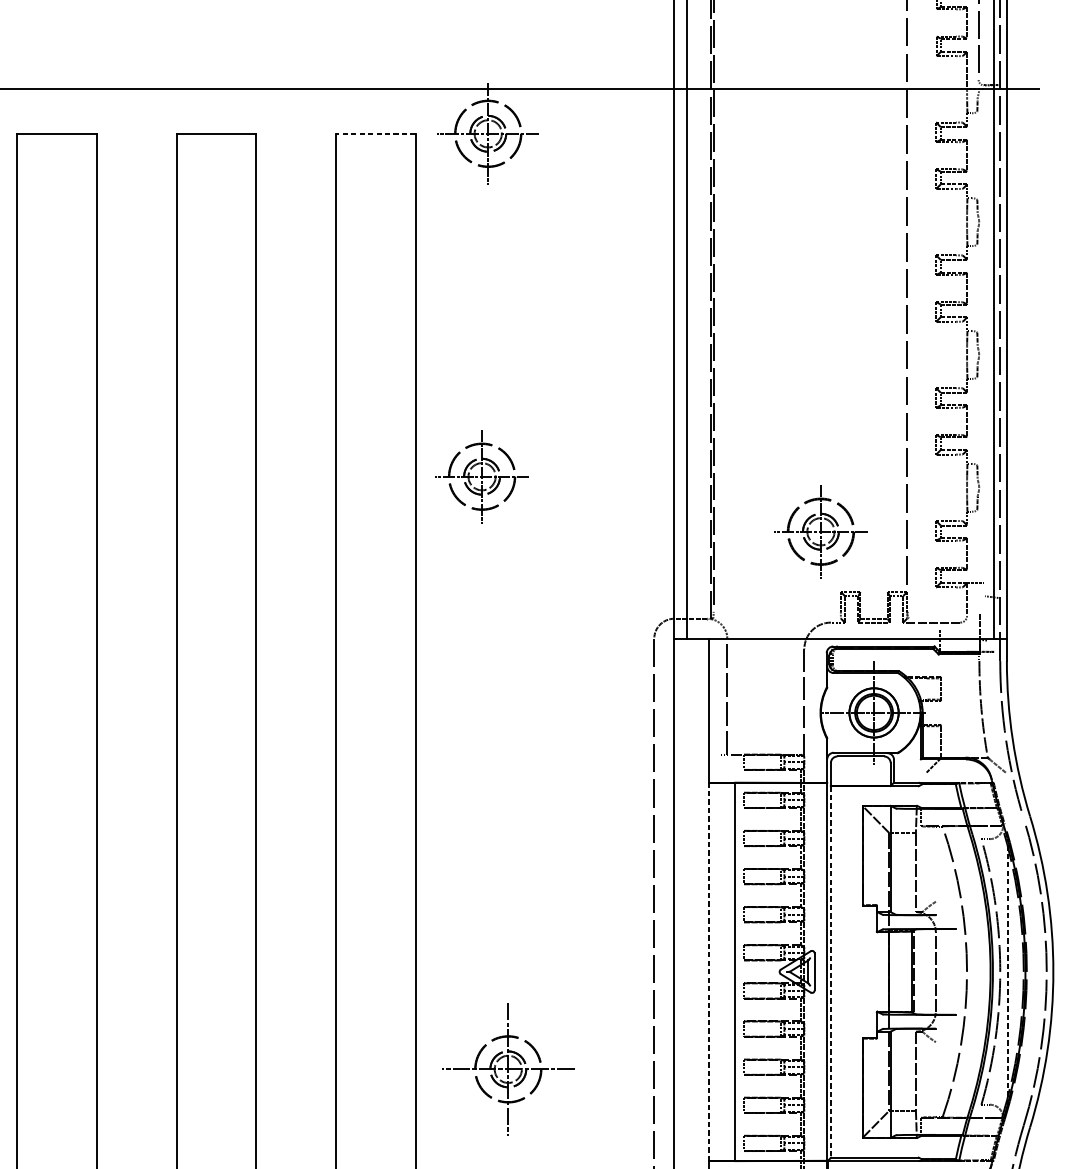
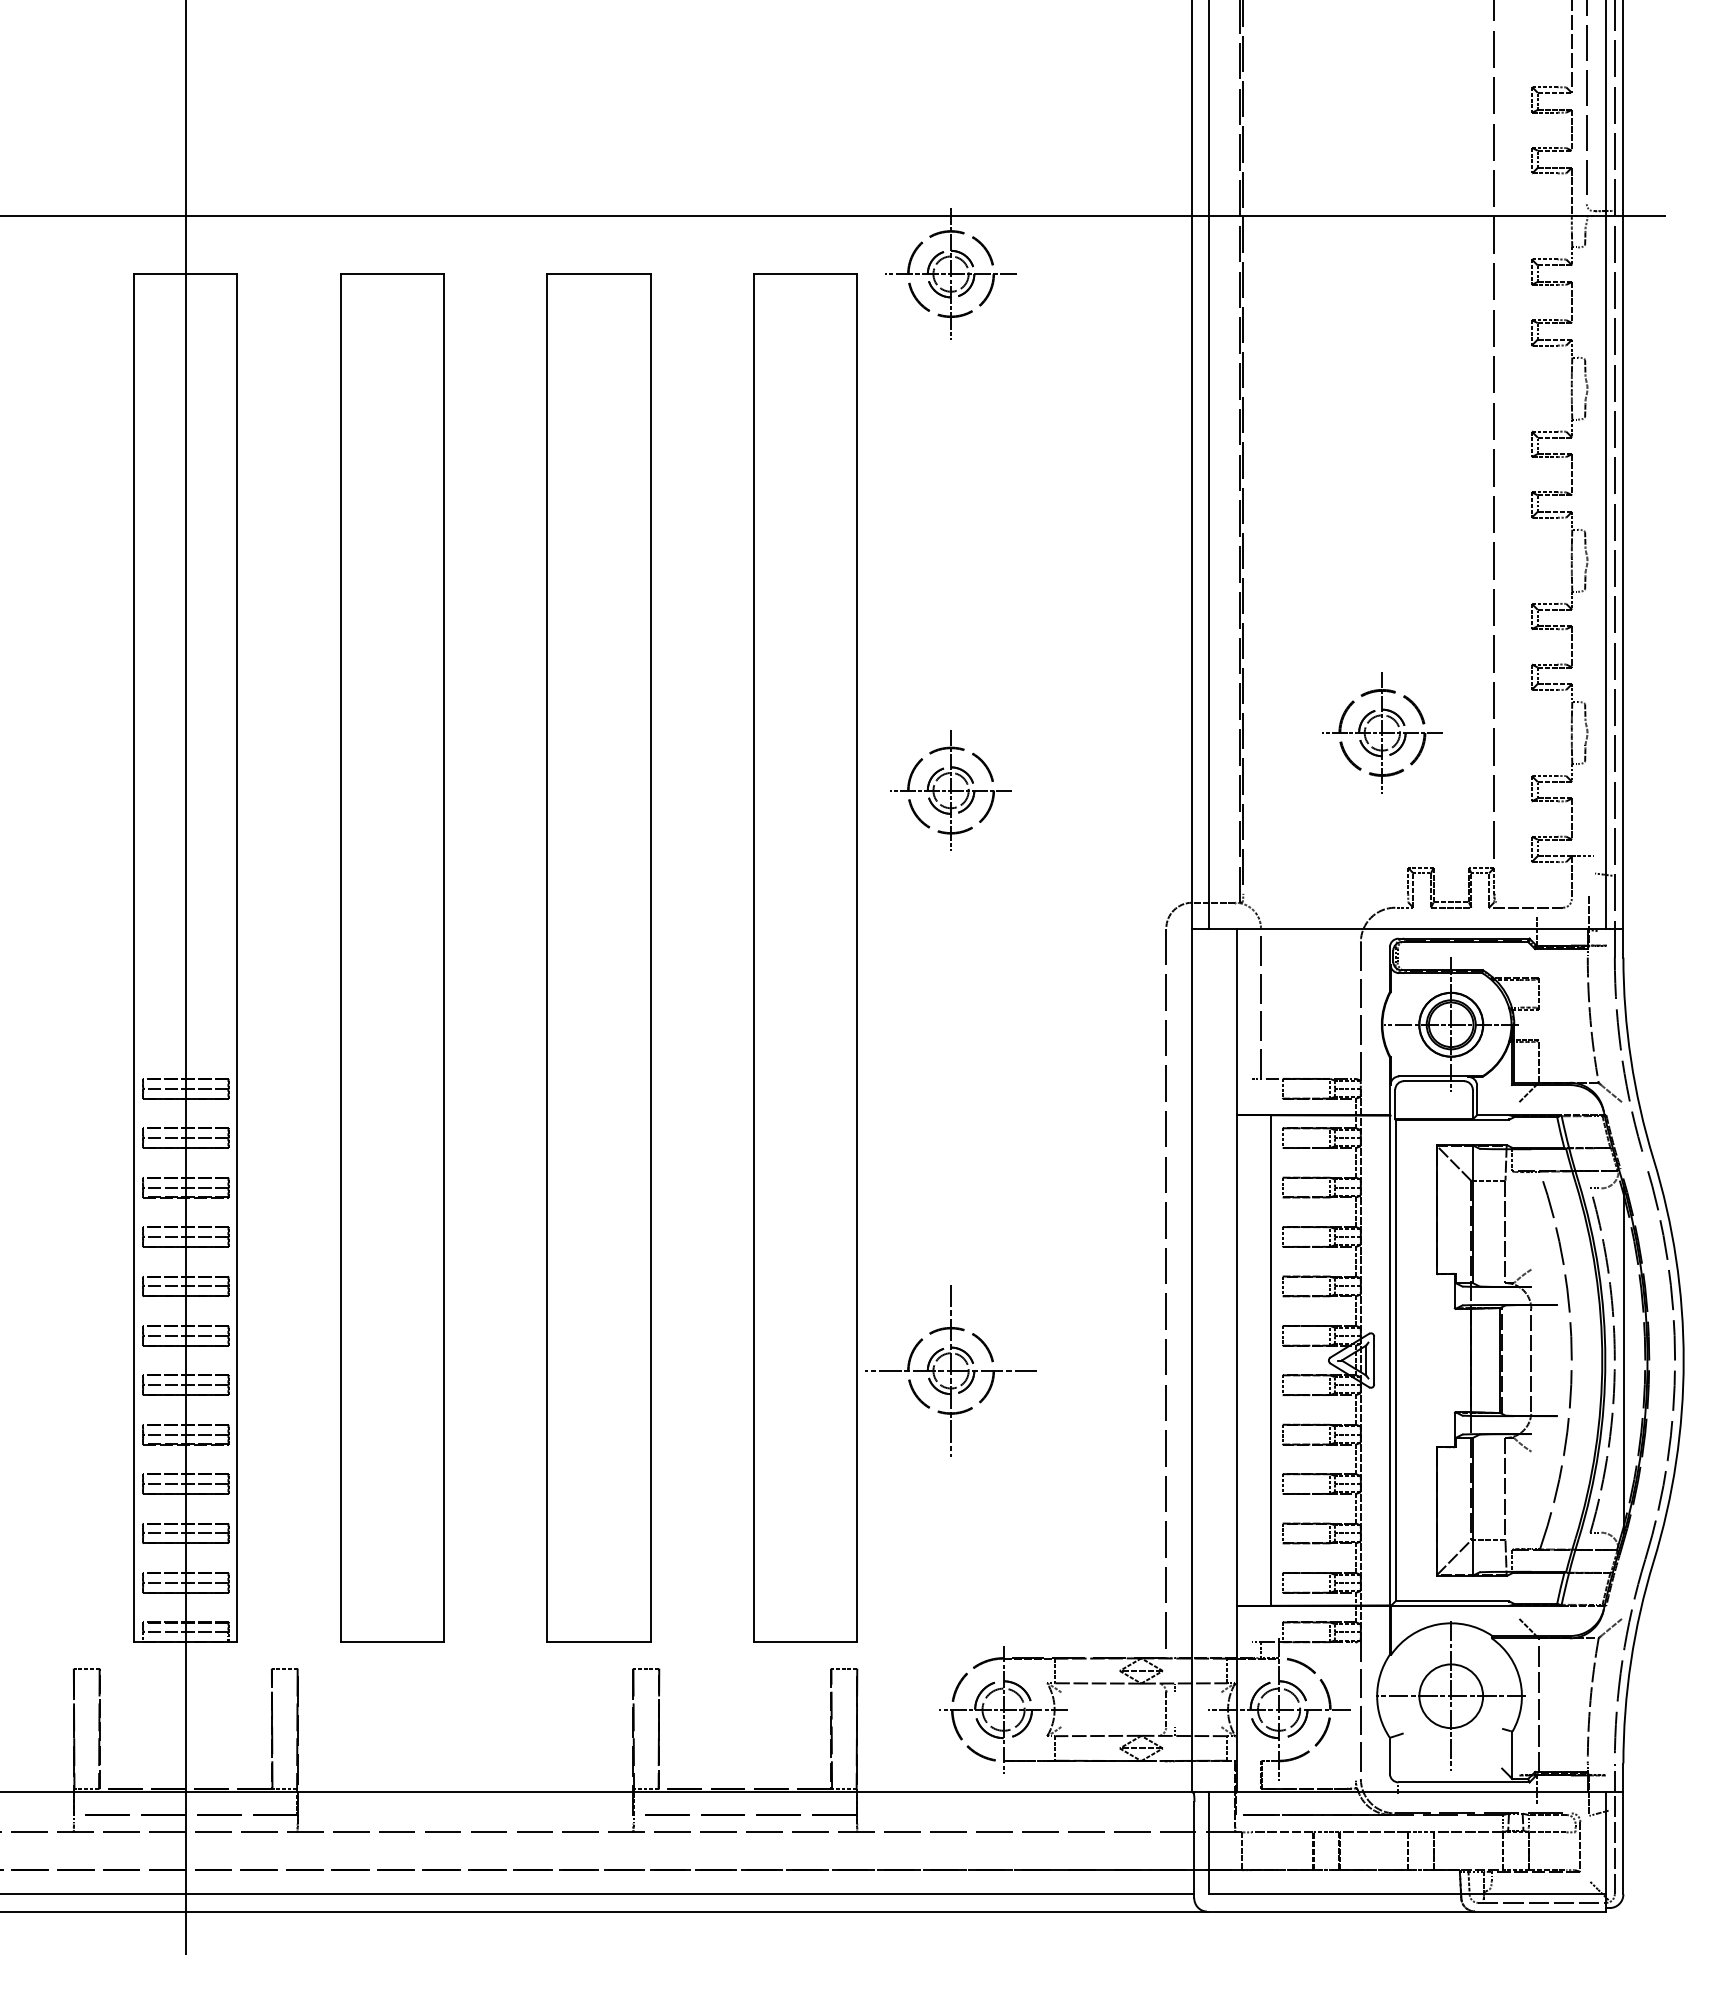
line: (375, 134) -> (805, 274), dashed -> solid
part: (481, 476) -> (950, 790), moved
part: (821, 531) -> (1382, 732), moved
line: (708, 971) -> (1236, 1360), dashed -> solid
line: (831, 971) -> (1395, 1360), dashed -> solid
line: (1007, 971) -> (1624, 1360), dashed -> solid
part: (507, 1069) -> (950, 1370), moved

